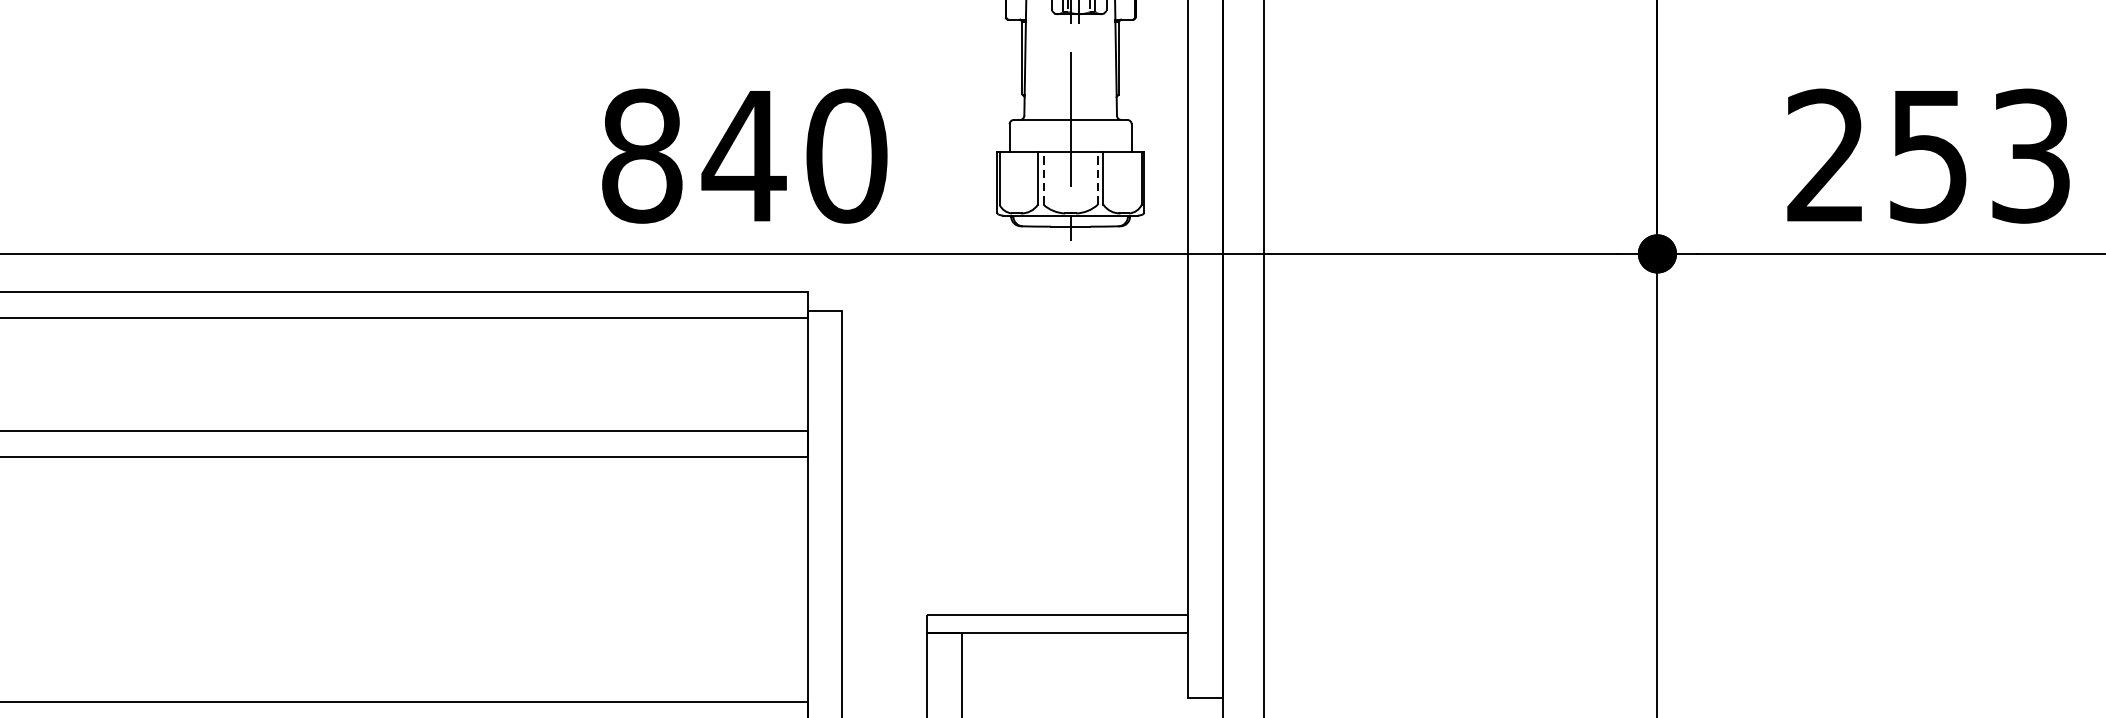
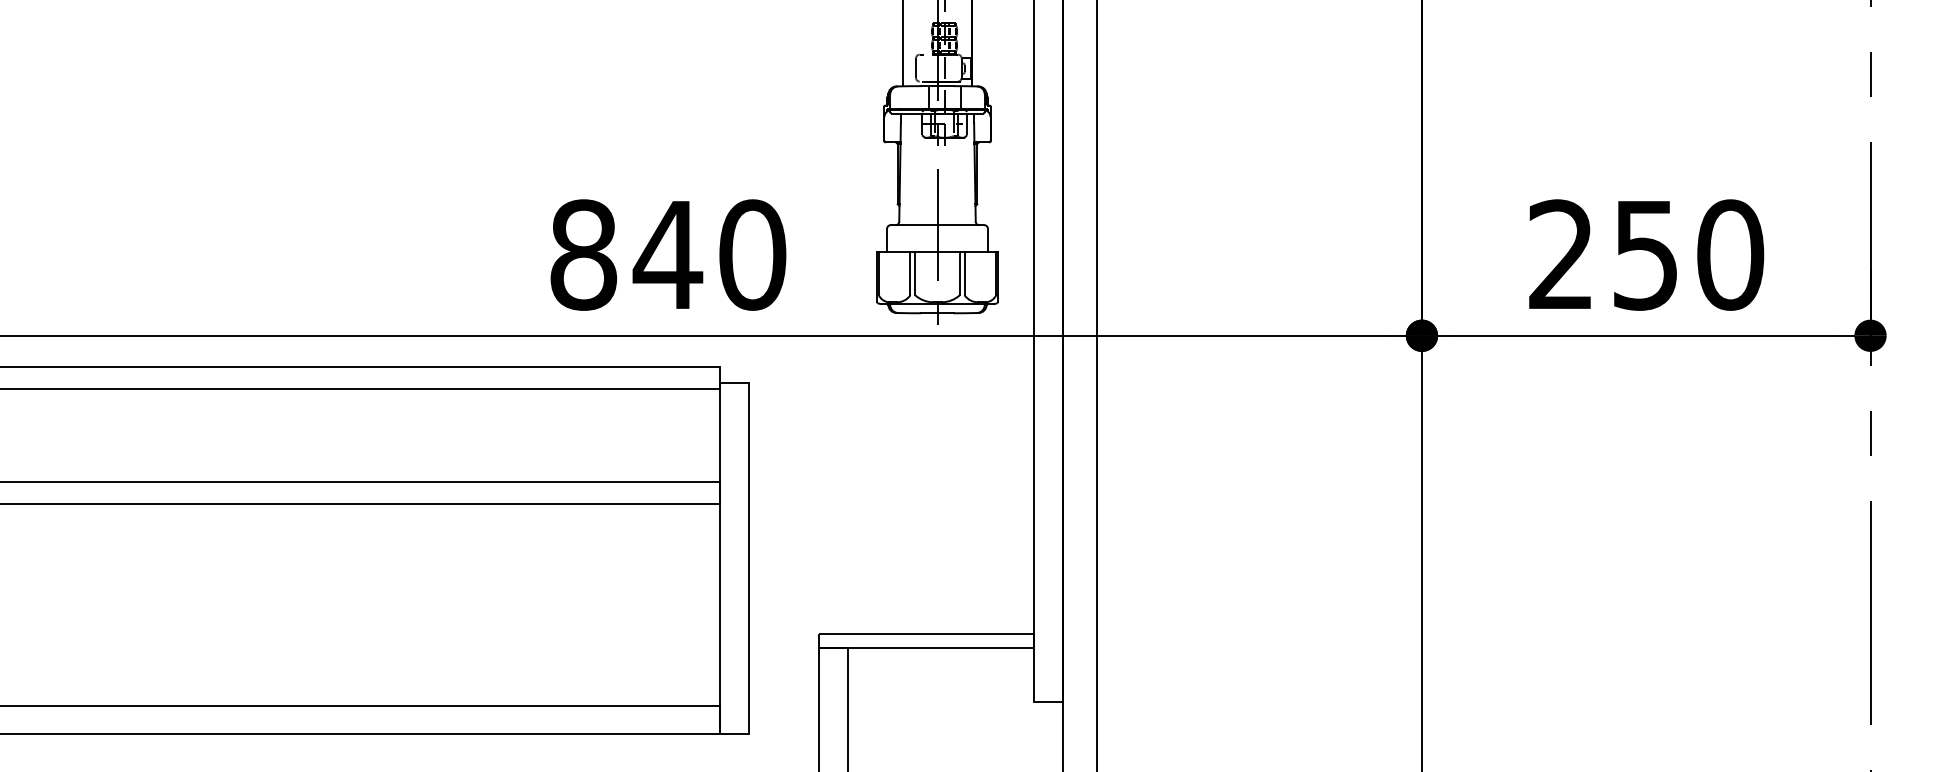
text: (2031, 155) -> (1730, 254), 253 -> 250
line: (1044, 178) -> (915, 273), dashed -> solid
line: (1097, 178) -> (959, 273), dashed -> solid

